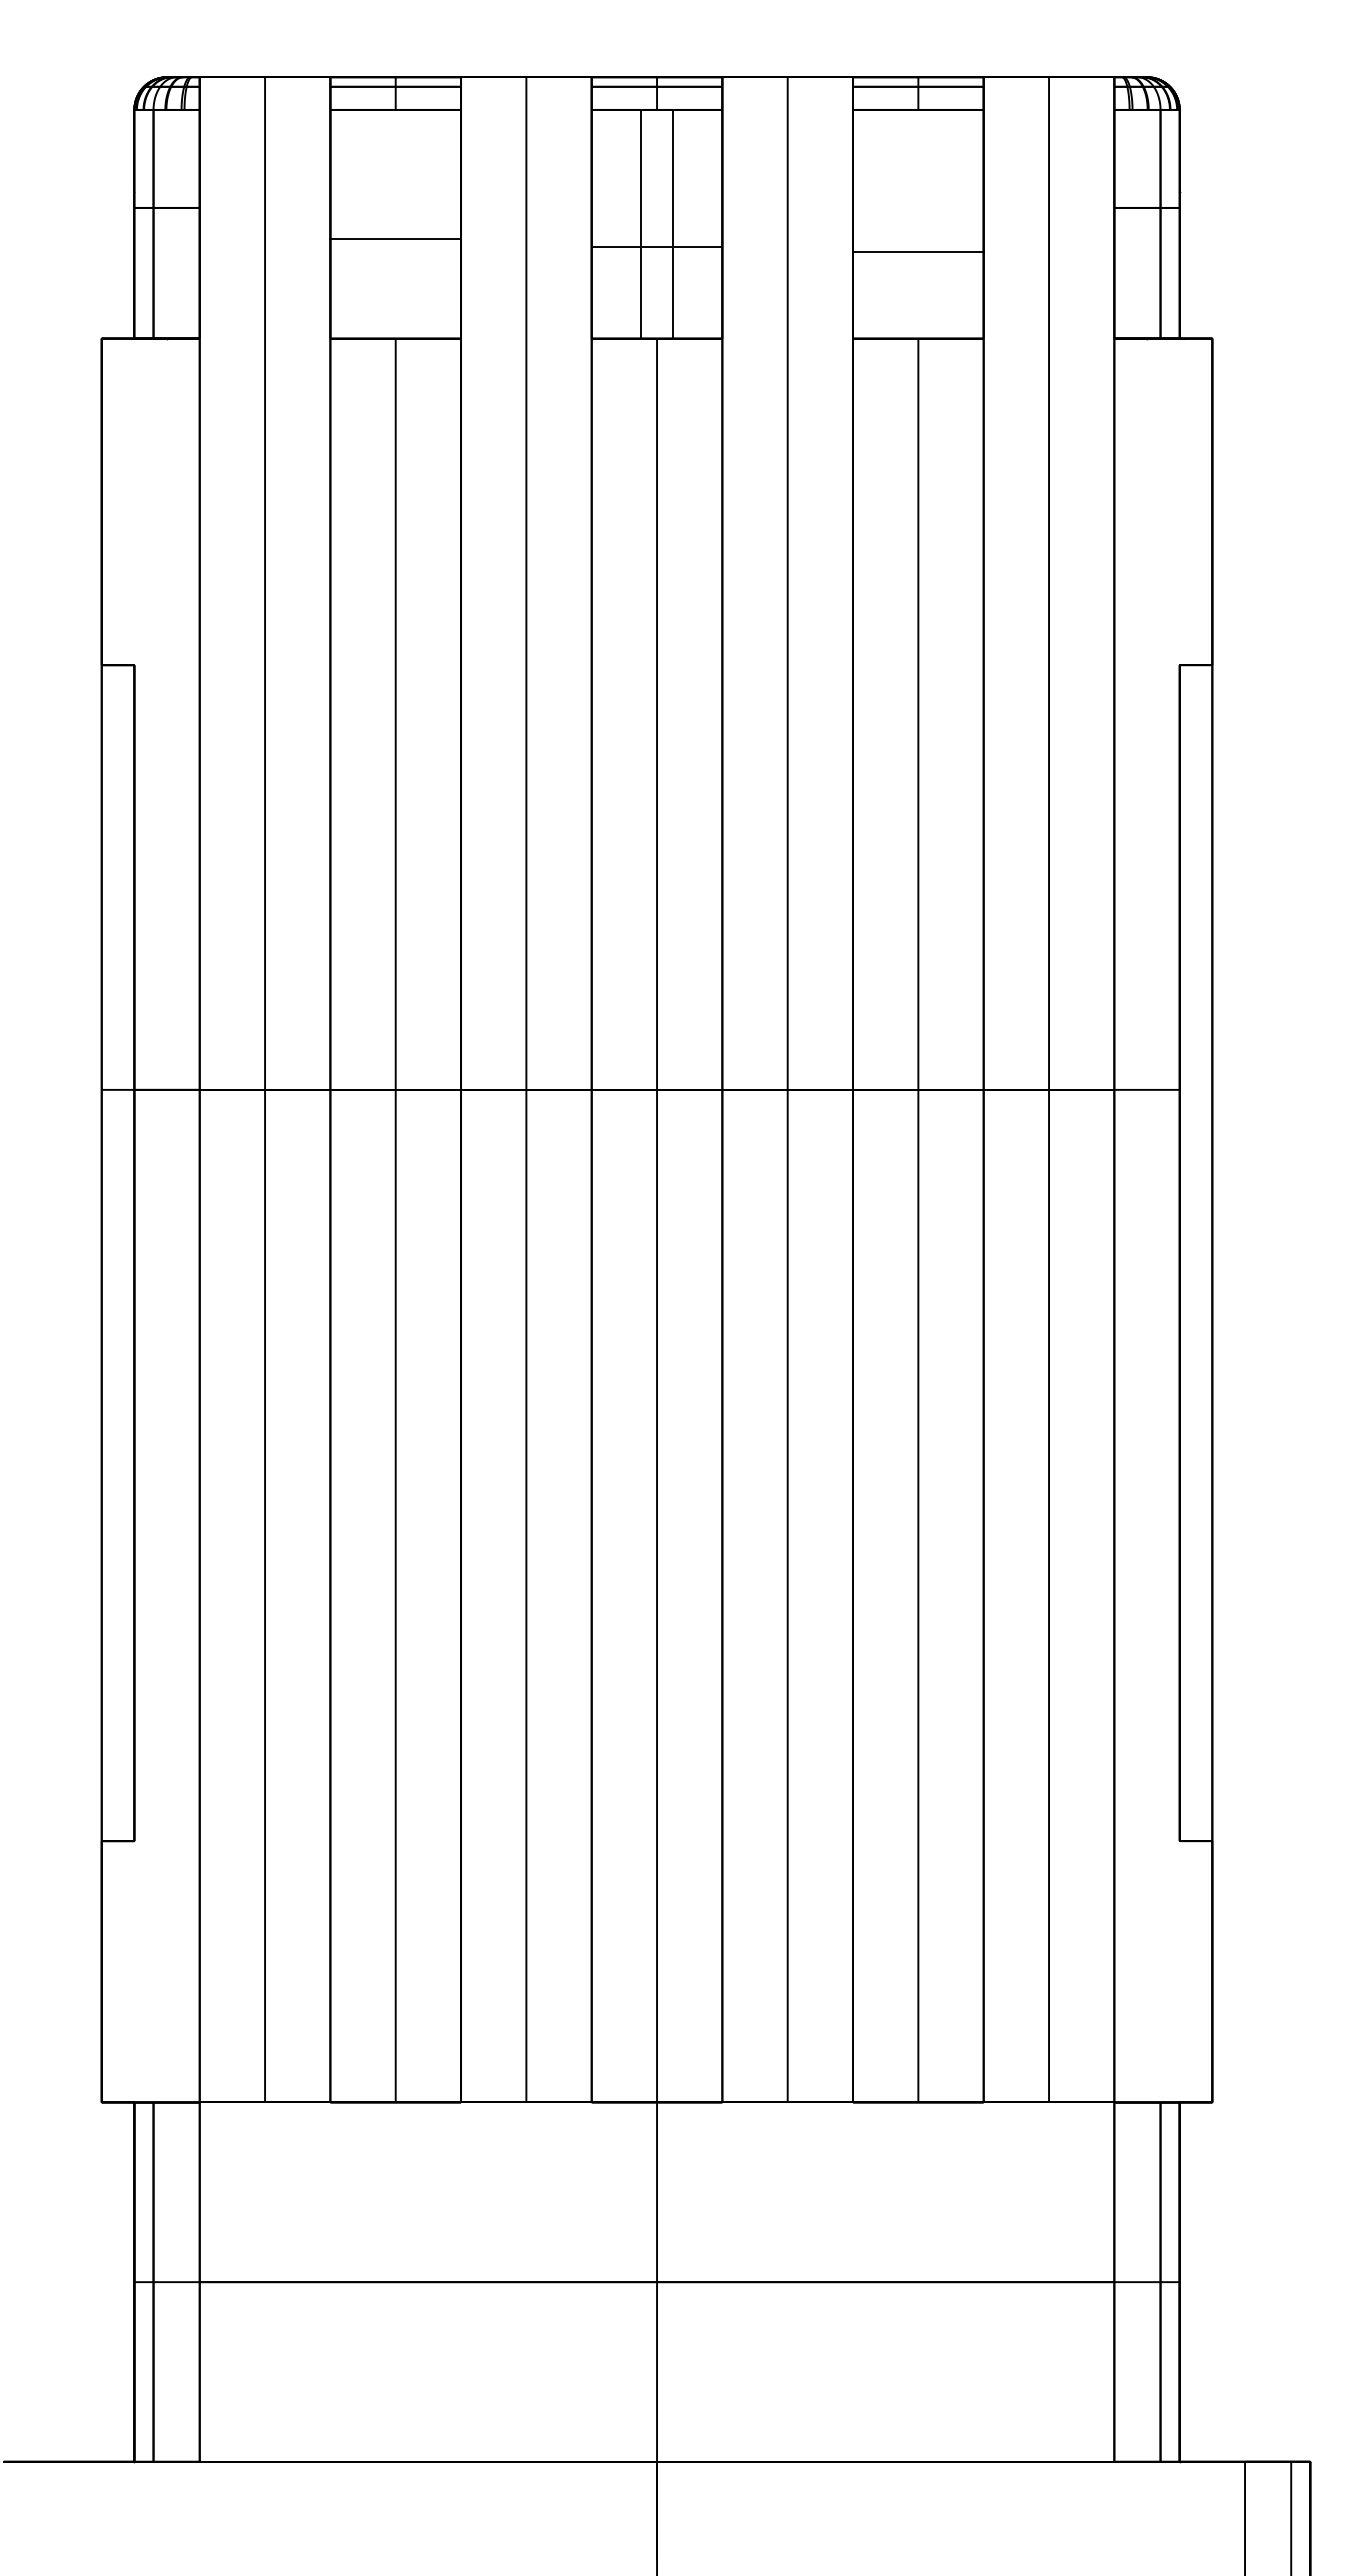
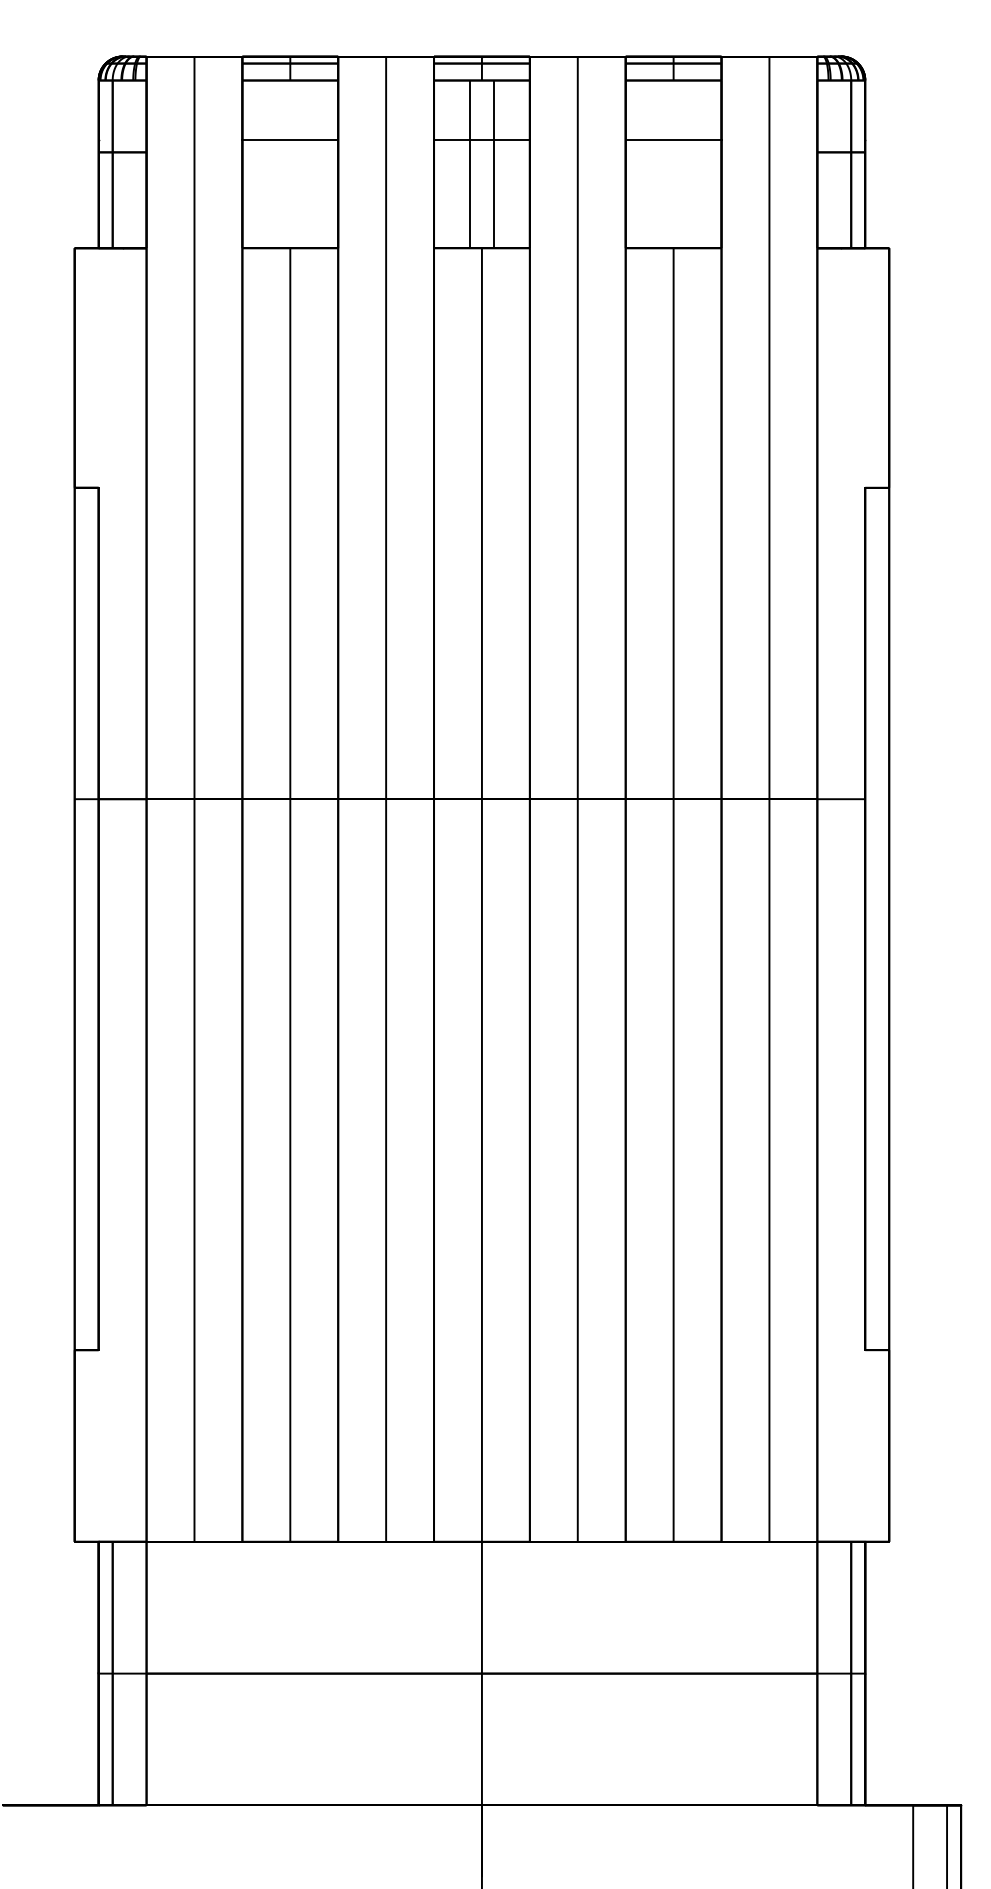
line: (395, 238) -> (290, 140), moved
line: (656, 246) -> (481, 140), moved
line: (918, 251) -> (673, 140), moved

